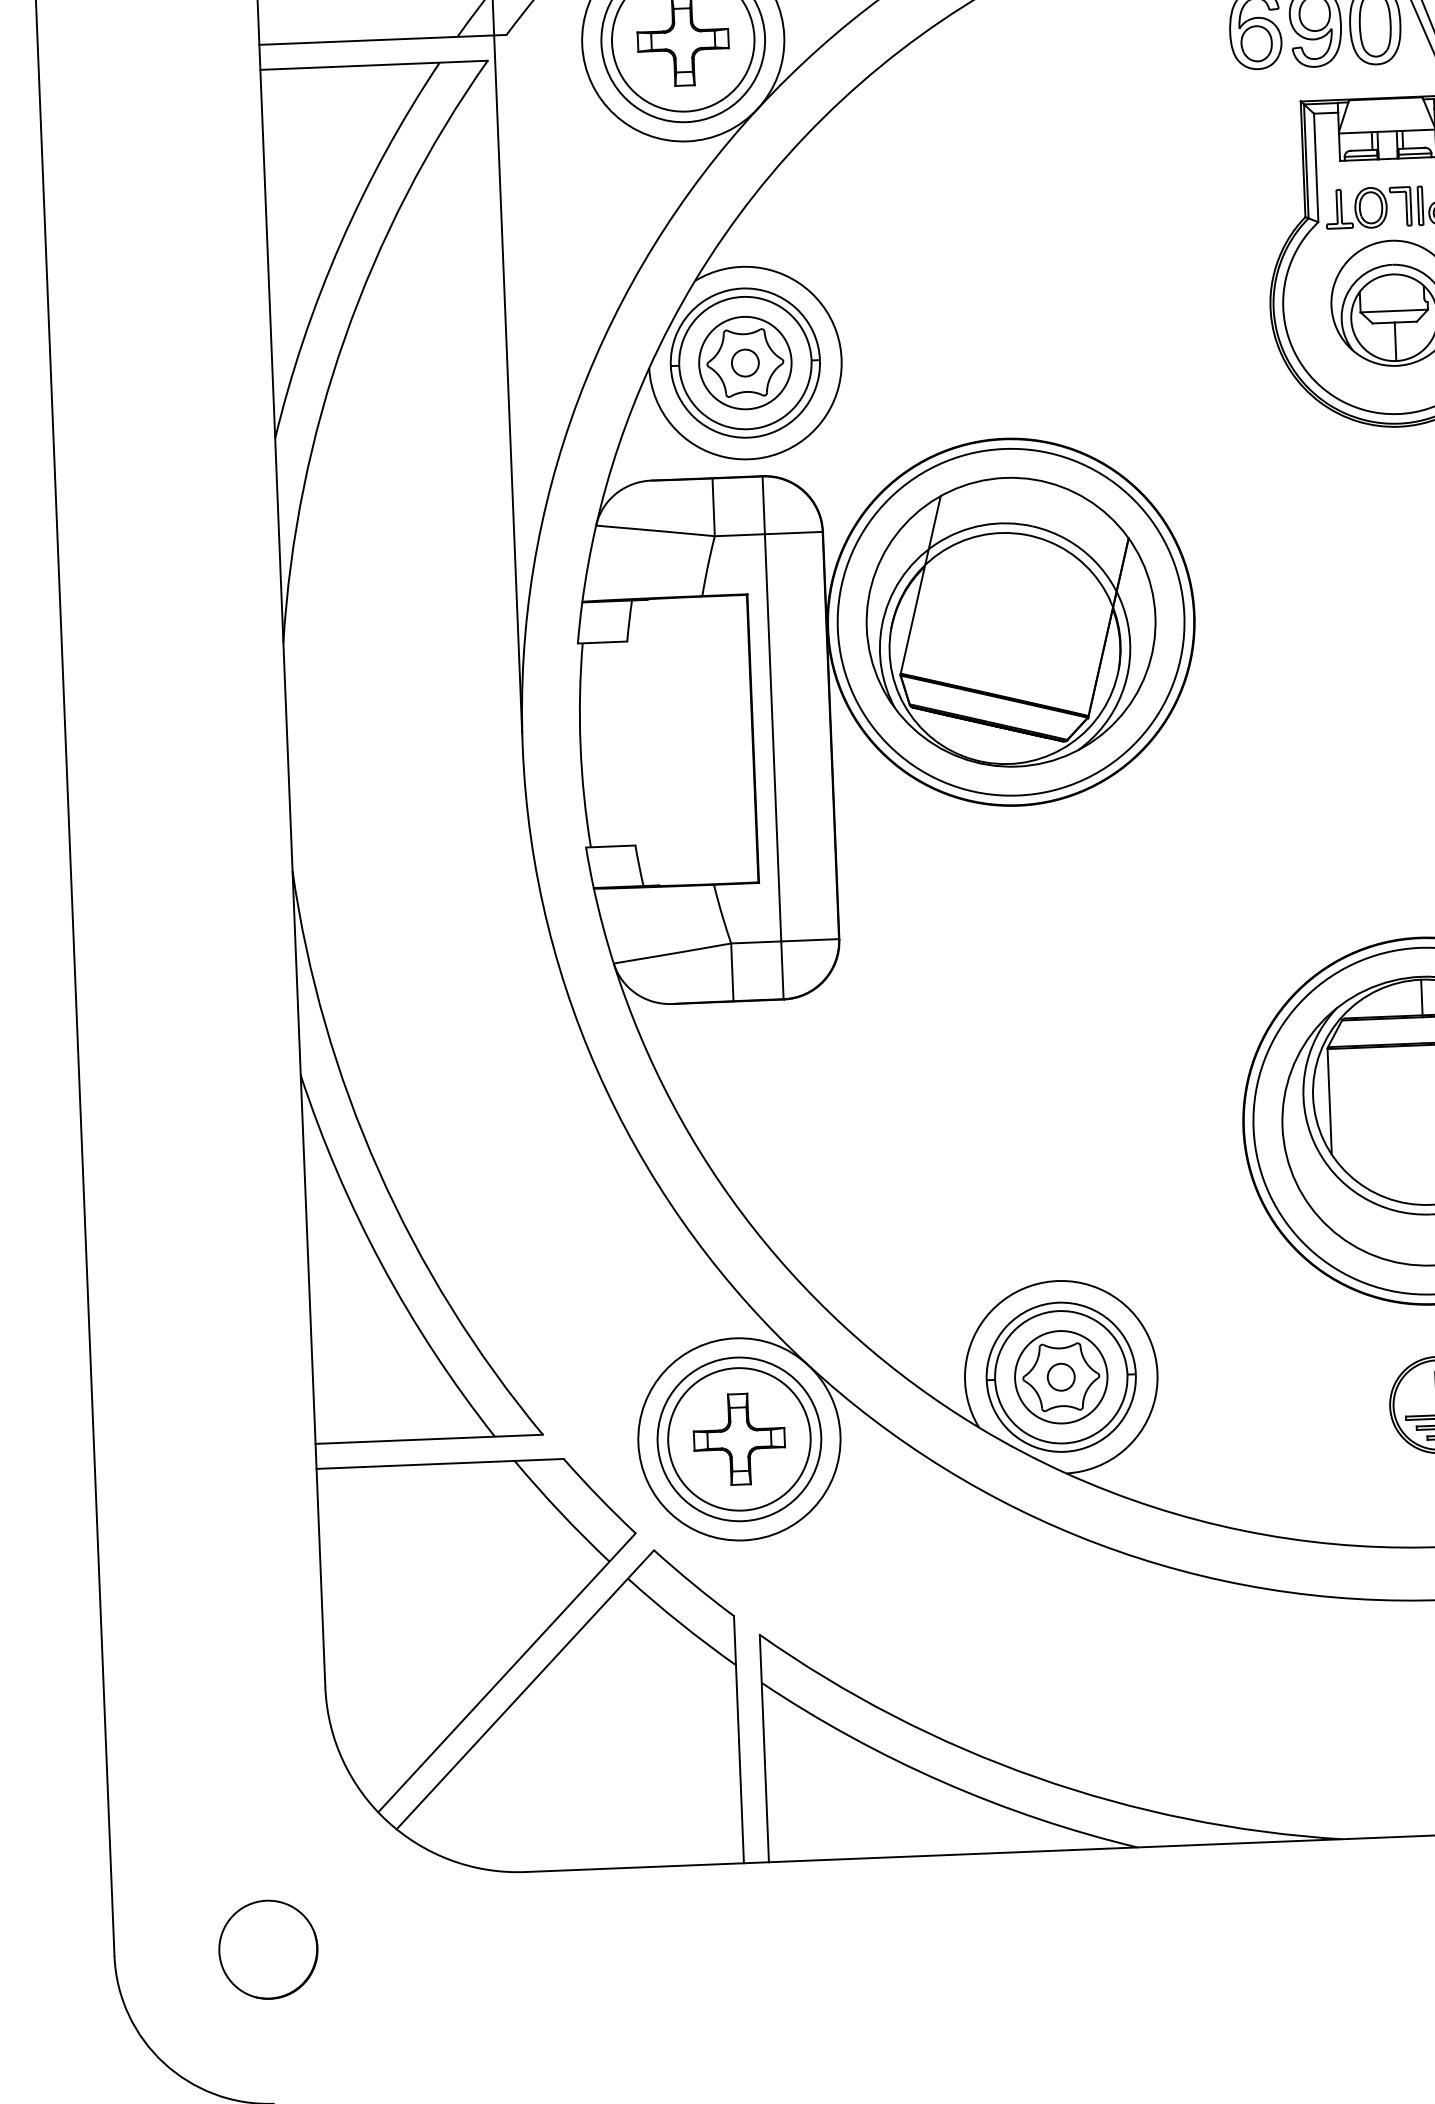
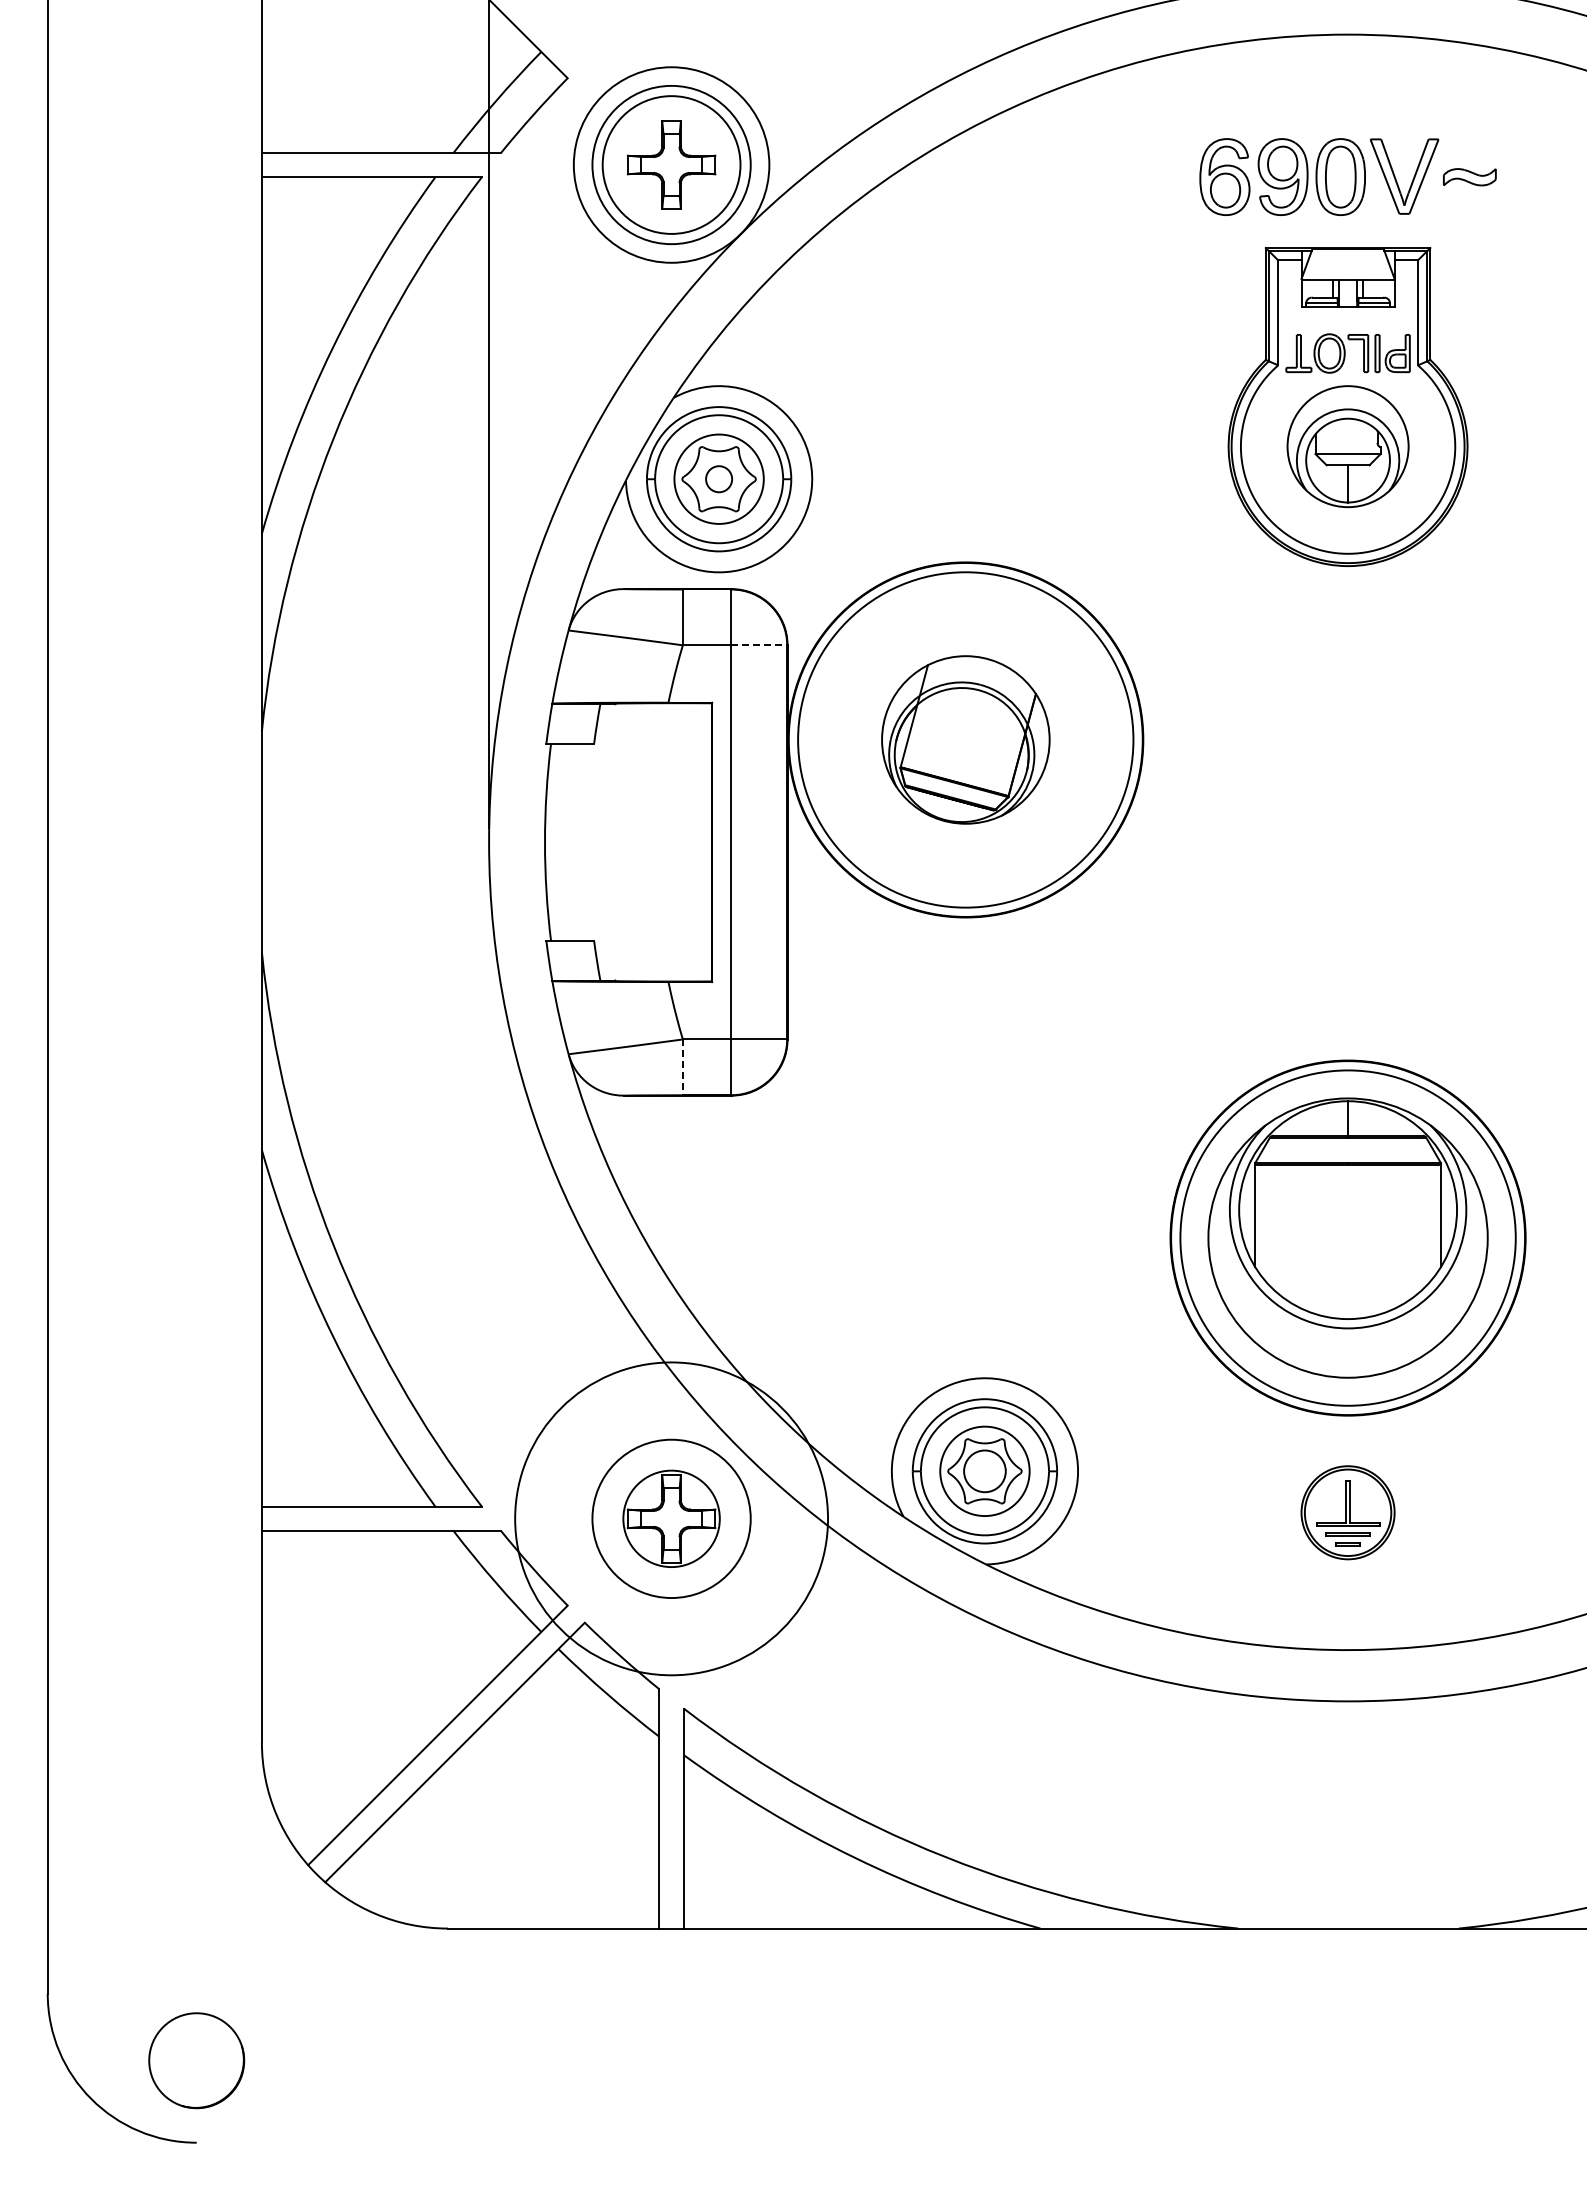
line: (794, 533) -> (759, 645), solid -> dashed
part: (1010, 621) -> (965, 739), size x0.6
line: (731, 972) -> (682, 1067), solid -> dashed
circle: (1060, 1377) -> (984, 1471), size x1.6
circle: (739, 1439) -> (671, 1518), size x0.7
circle: (739, 1439) -> (671, 1518), size x1.6
part: (268, 1949) -> (196, 2060), moved

